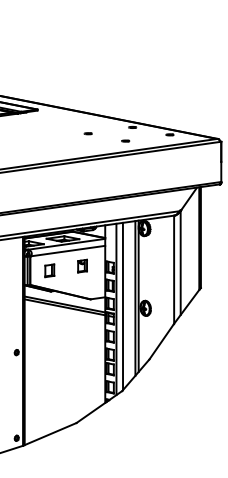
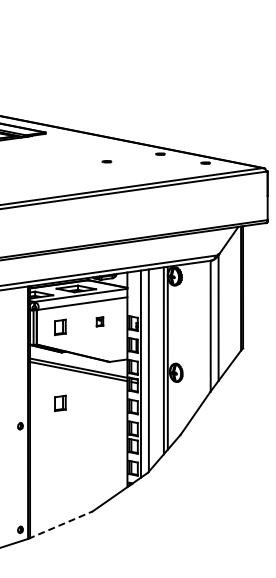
part: (125, 140) -> (151, 170), removed
part: (82, 265) -> (99, 321), size x0.6
part: (49, 333) -> (60, 403), added
line: (49, 433) -> (60, 524), solid -> dashed

